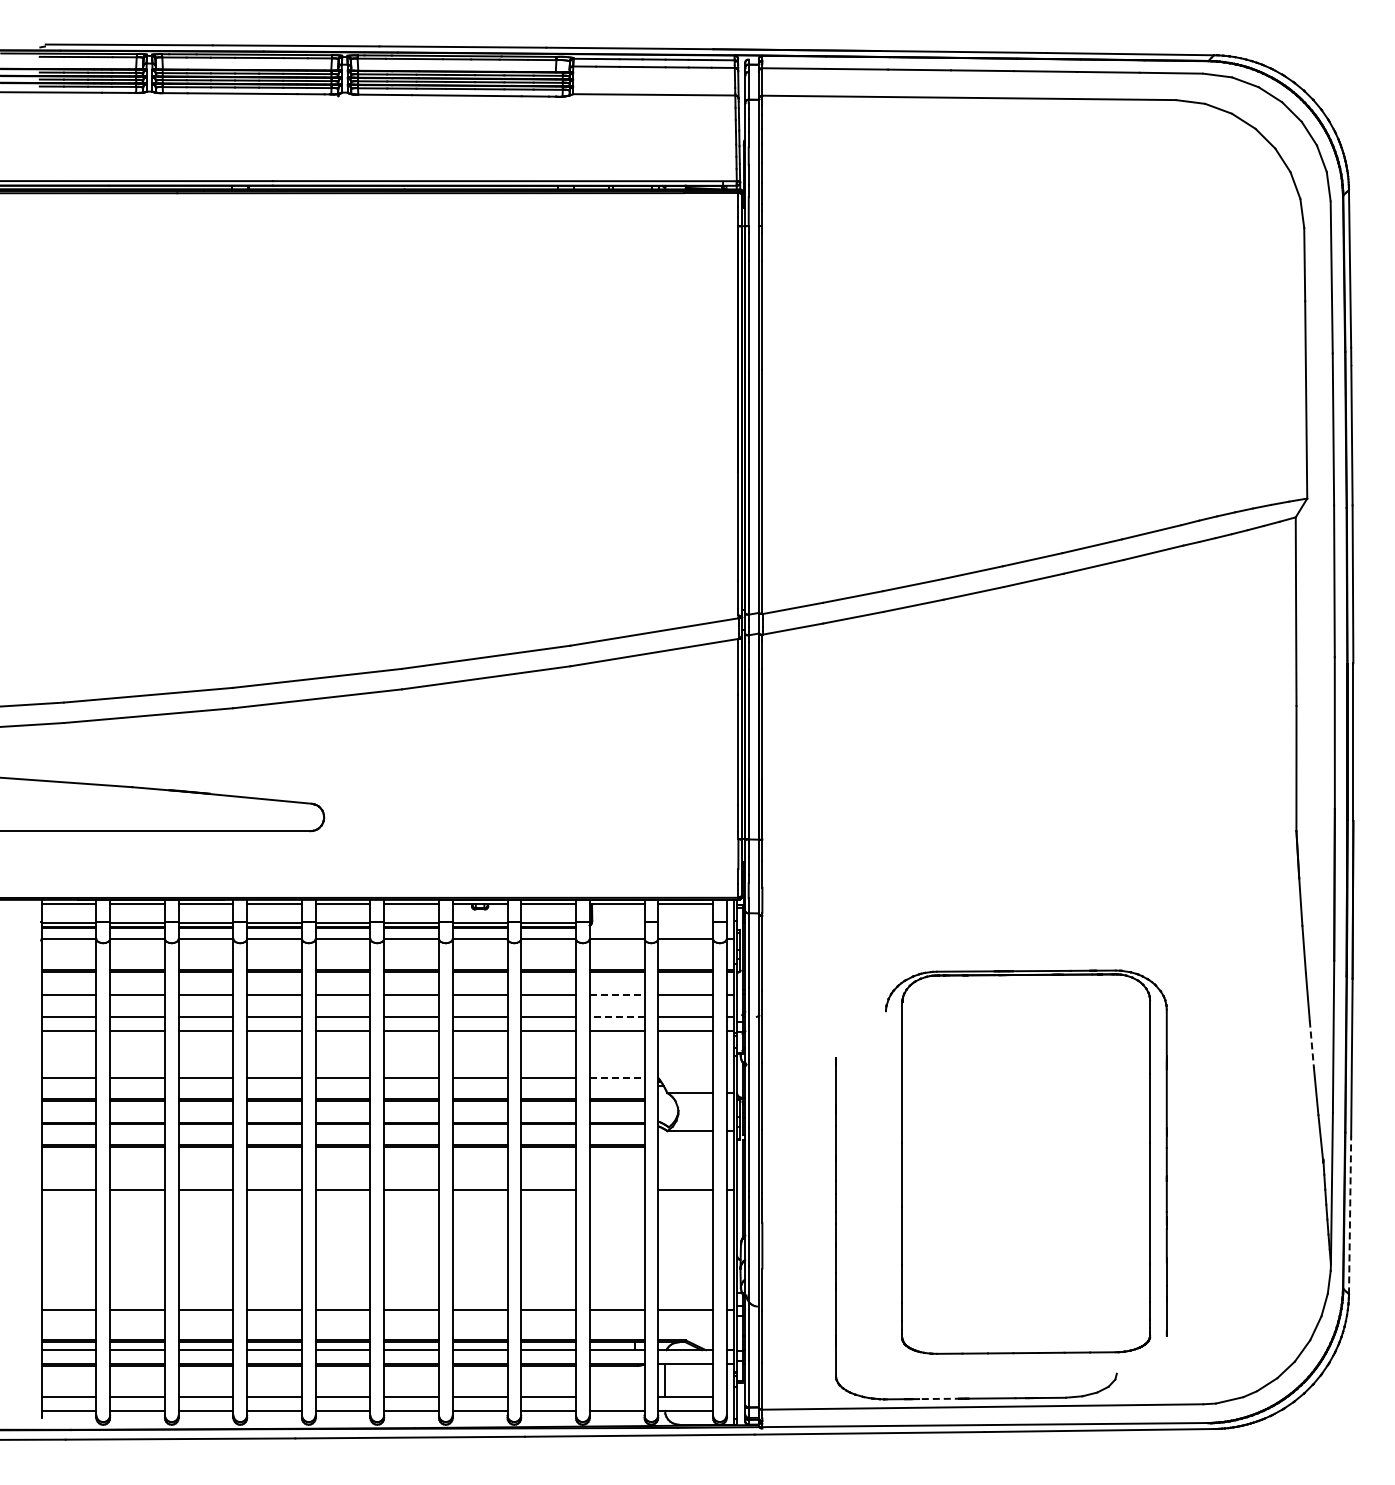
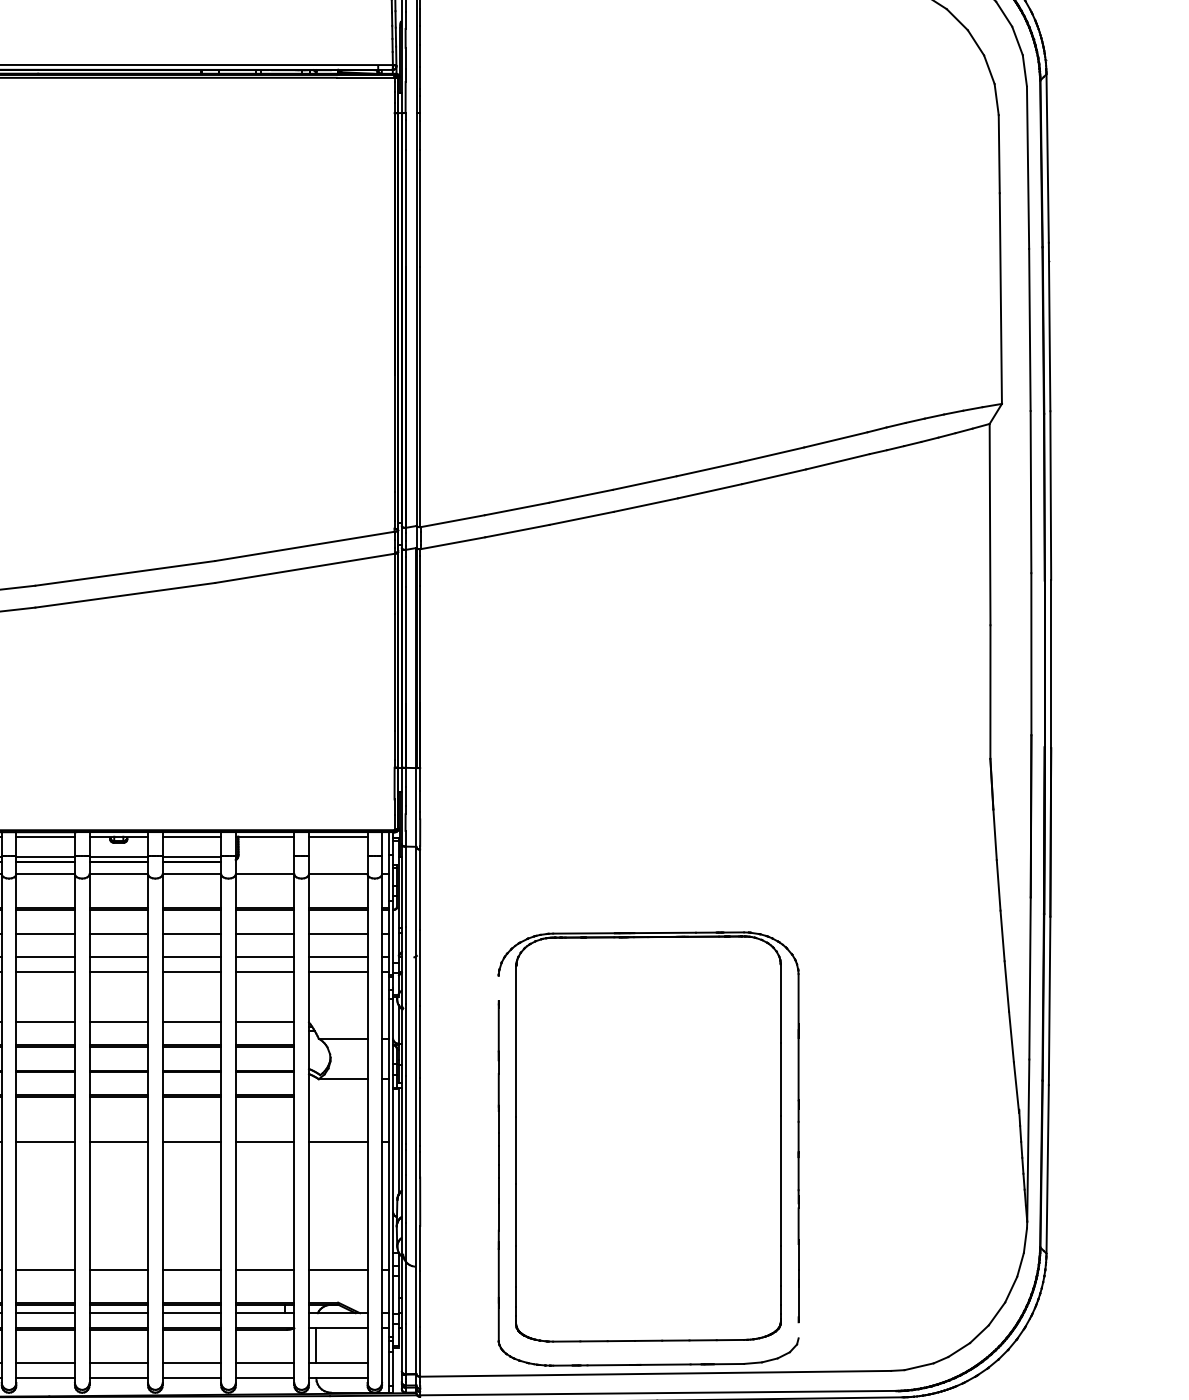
line: (617, 995) -> (265, 934), dashed -> solid
line: (616, 1016) -> (264, 956), dashed -> solid
line: (1311, 1044) -> (1006, 986), dashed -> solid
line: (617, 1077) -> (265, 1022), dashed -> solid
part: (1026, 1161) -> (648, 1136), moved
line: (616, 1189) -> (264, 1141), added
line: (1350, 1215) -> (1048, 1169), dashed -> solid
line: (616, 1397) -> (264, 1363), added
line: (939, 1398) -> (609, 1364), dashed -> solid

